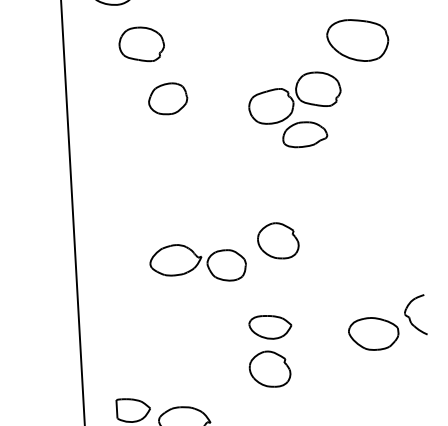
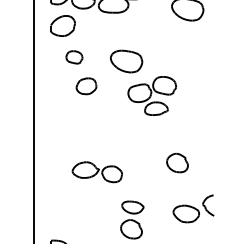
part: (357, 40) -> (126, 61), moved
part: (141, 44) -> (74, 57), size x0.7
part: (278, 239) -> (177, 162), moved

